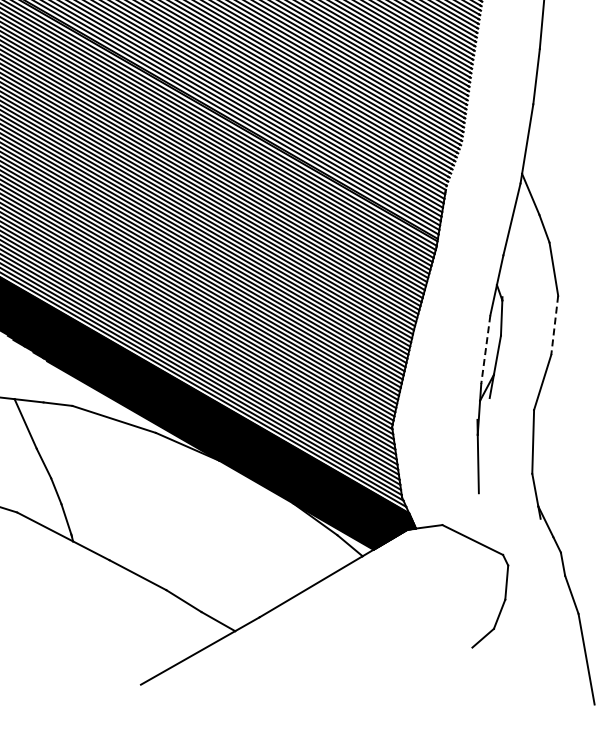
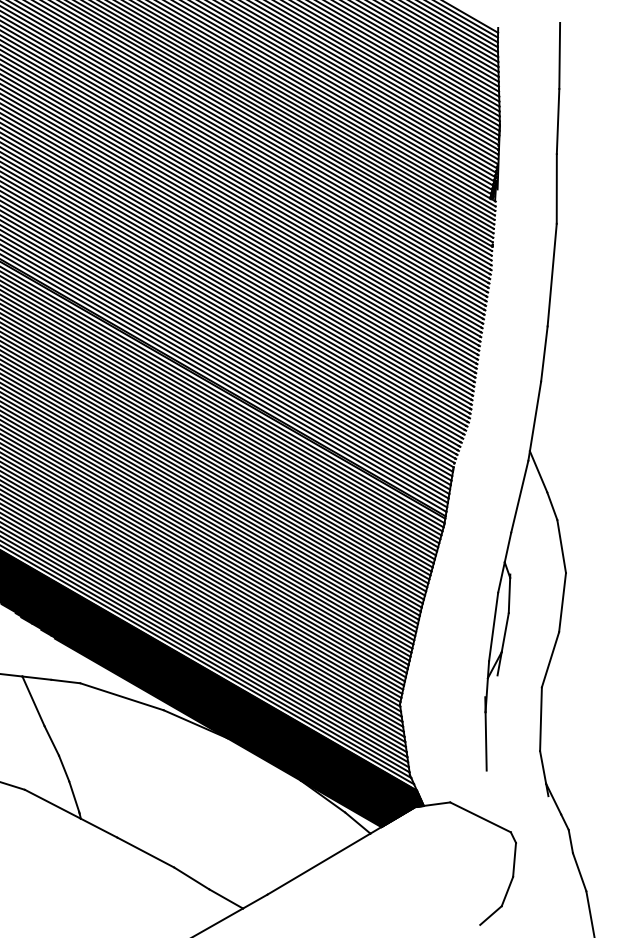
line: (554, 325) -> (562, 602), dashed -> solid
line: (485, 350) -> (493, 627), dashed -> solid

